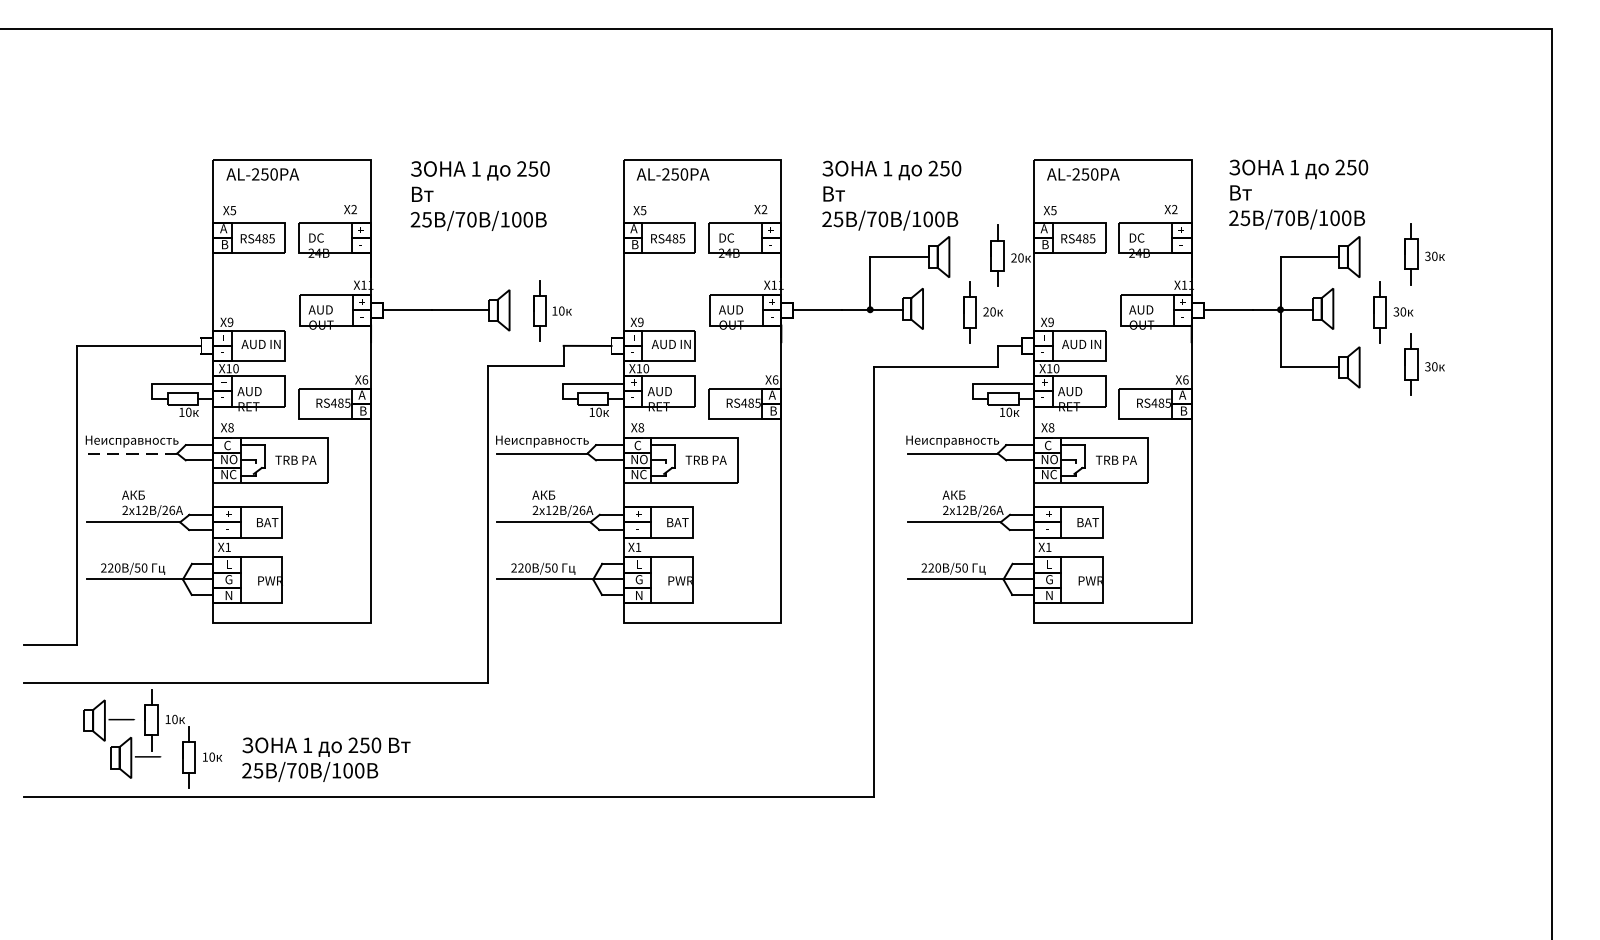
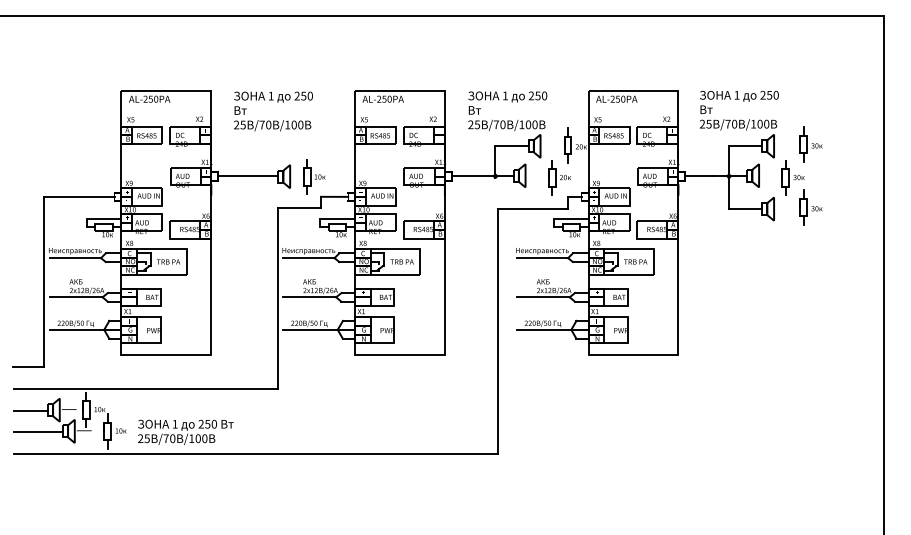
line: (132, 454) -> (75, 258), dashed -> solid
line: (53, 721) -> (30, 410), added
line: (67, 758) -> (38, 431), added

